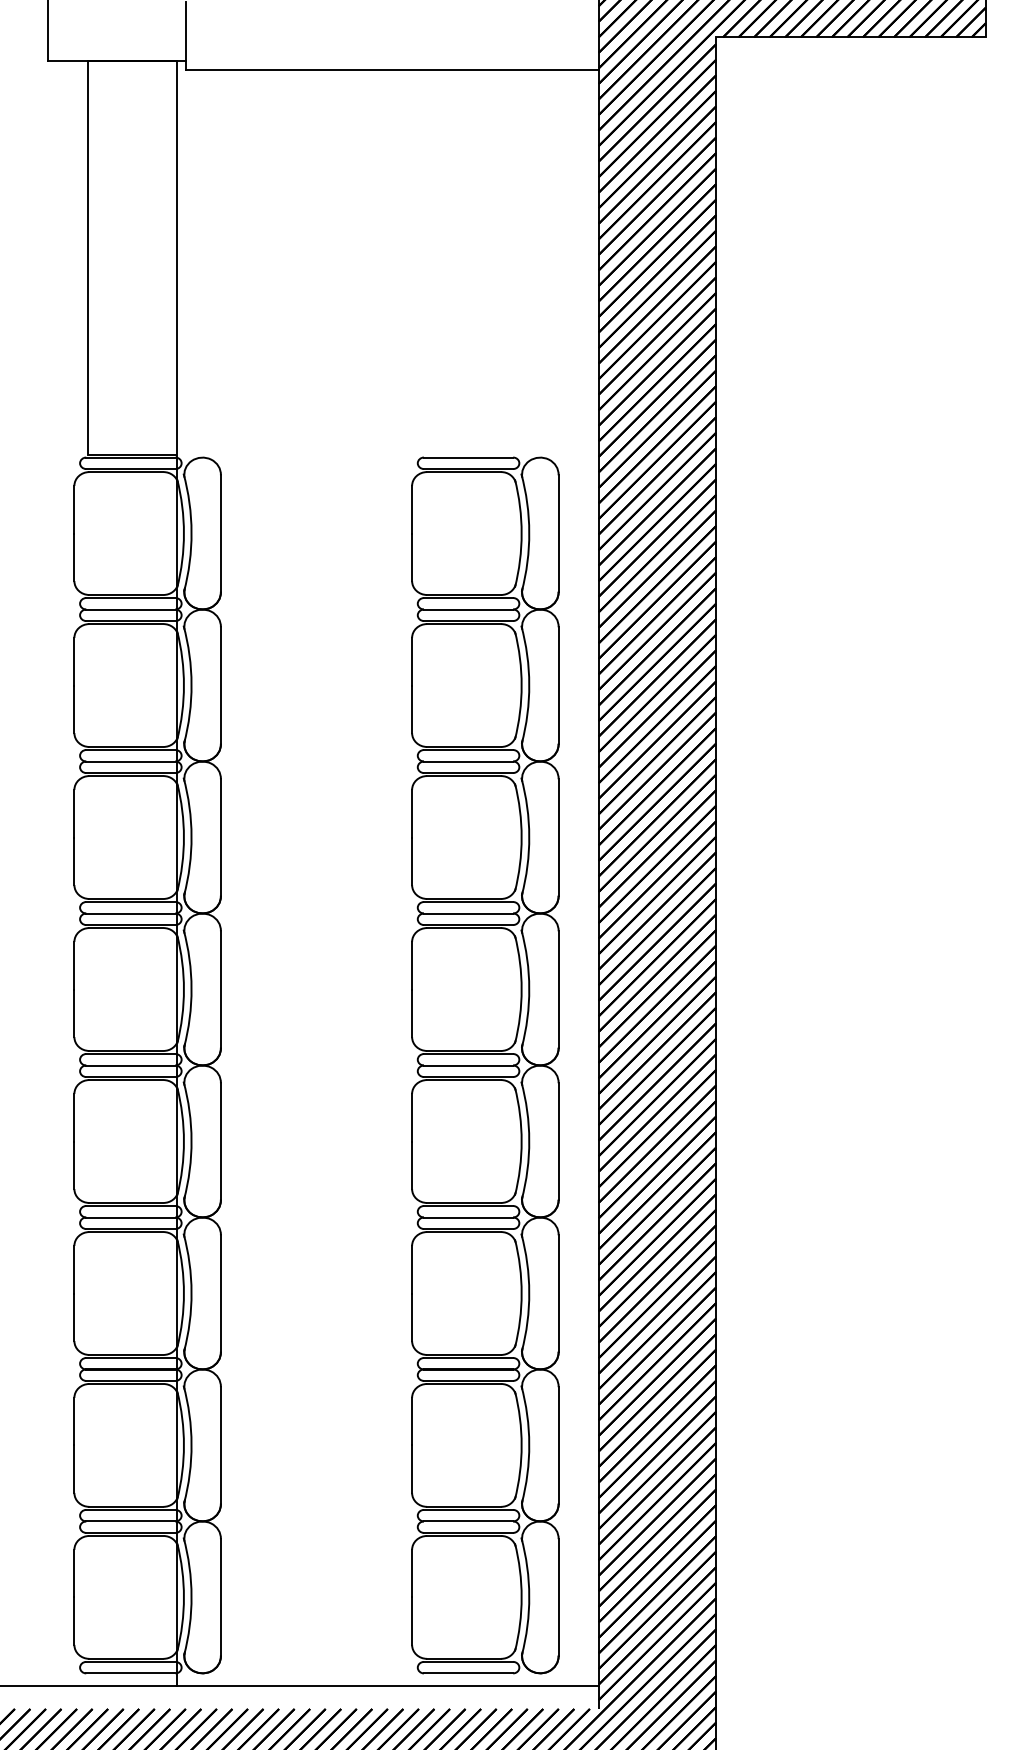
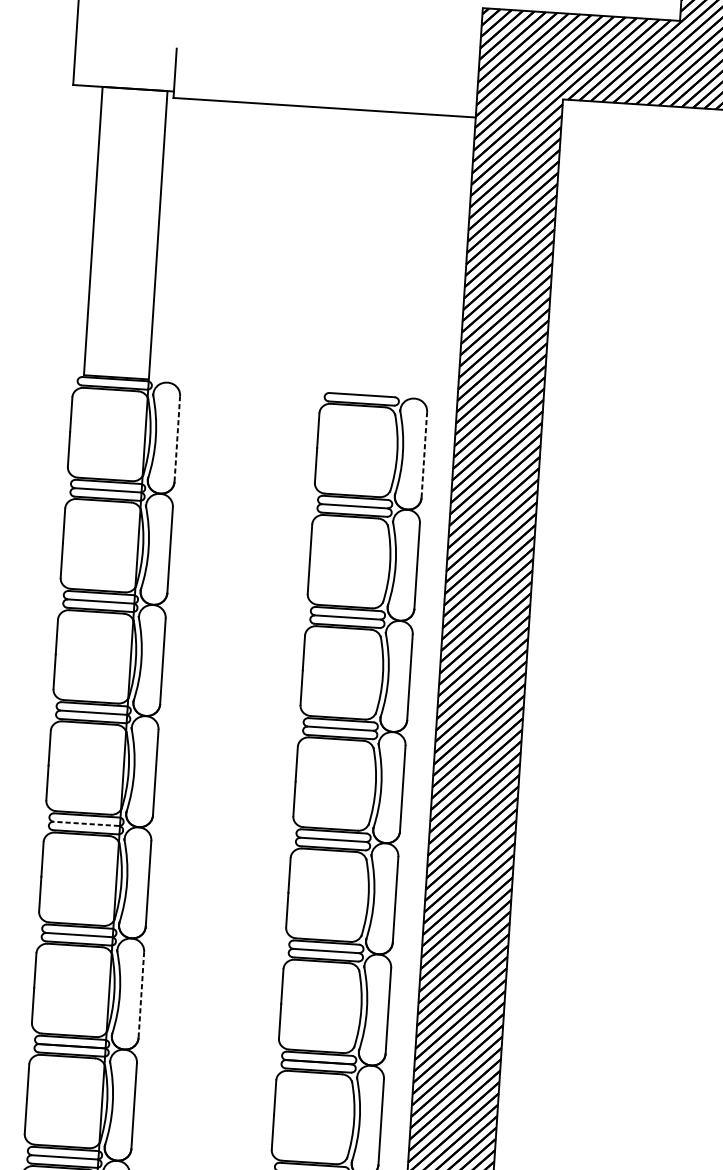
line: (220, 533) -> (177, 438), solid -> dashed
line: (558, 533) -> (424, 454), solid -> dashed
line: (130, 1065) -> (86, 823), solid -> dashed
line: (220, 1293) -> (141, 994), solid -> dashed

